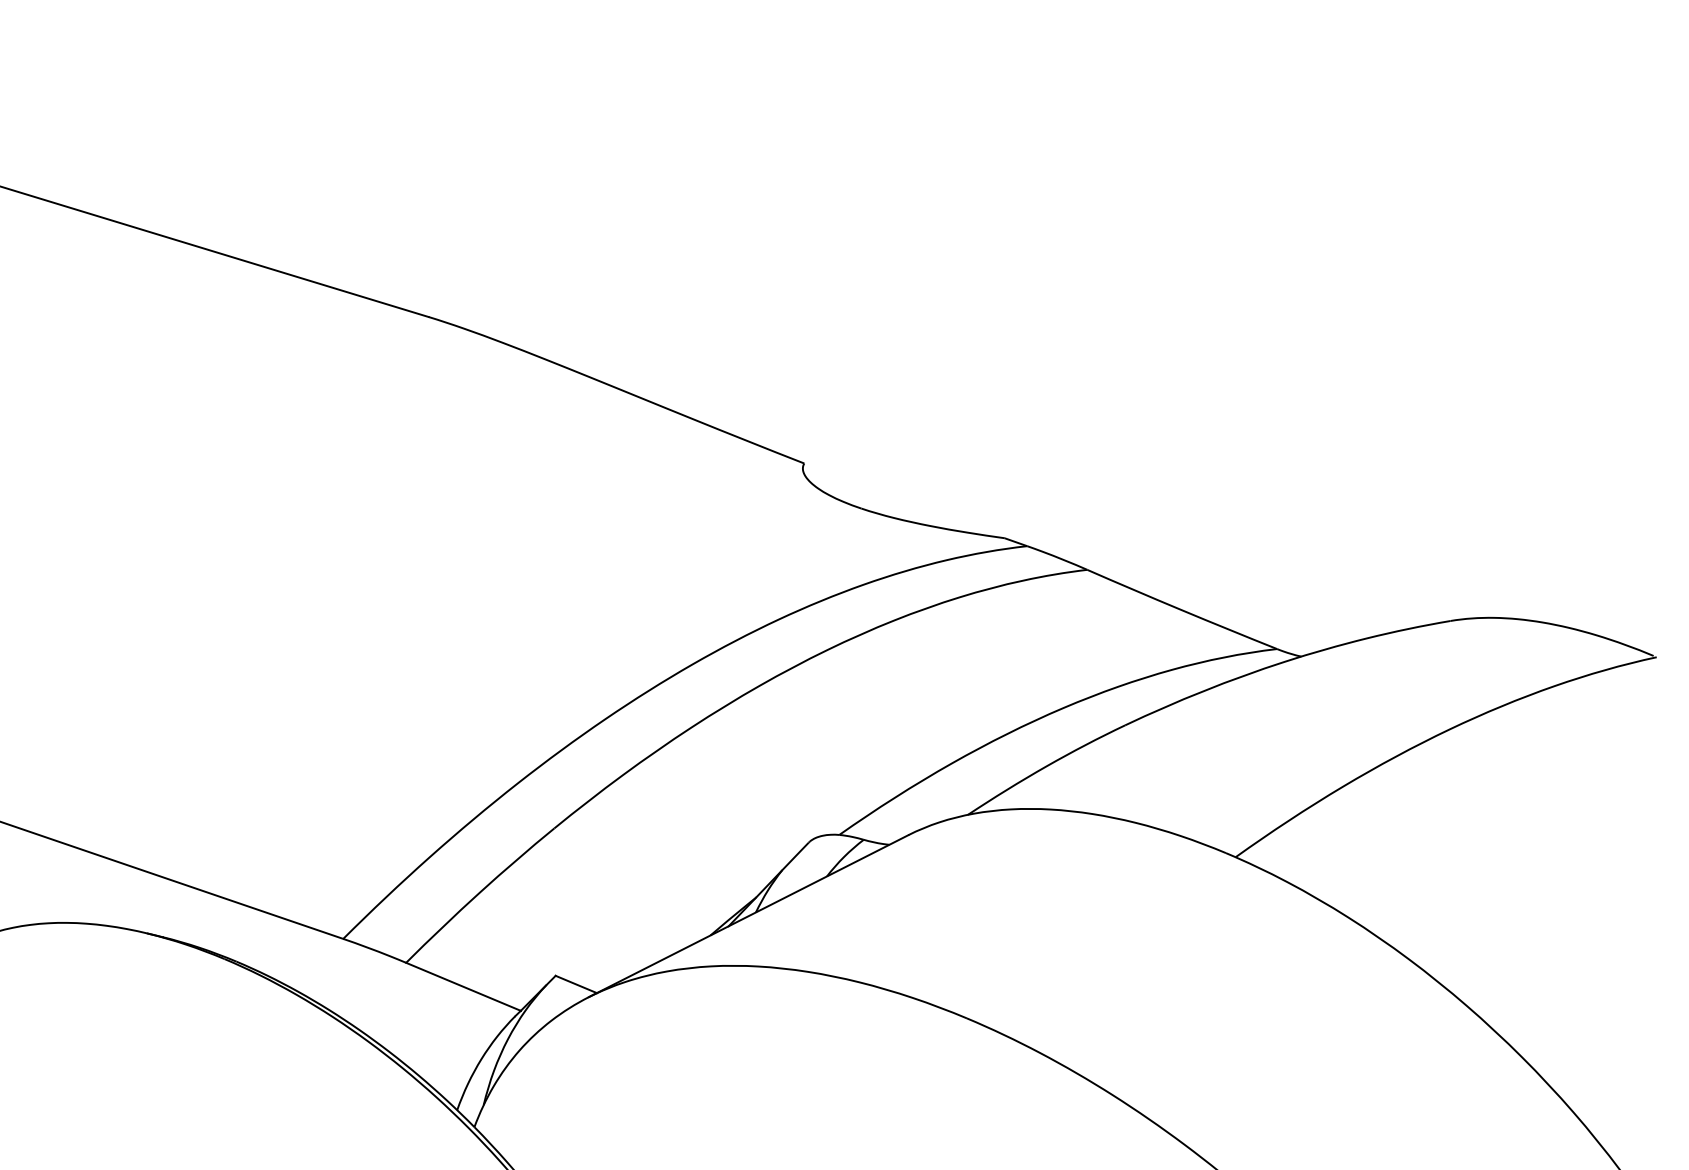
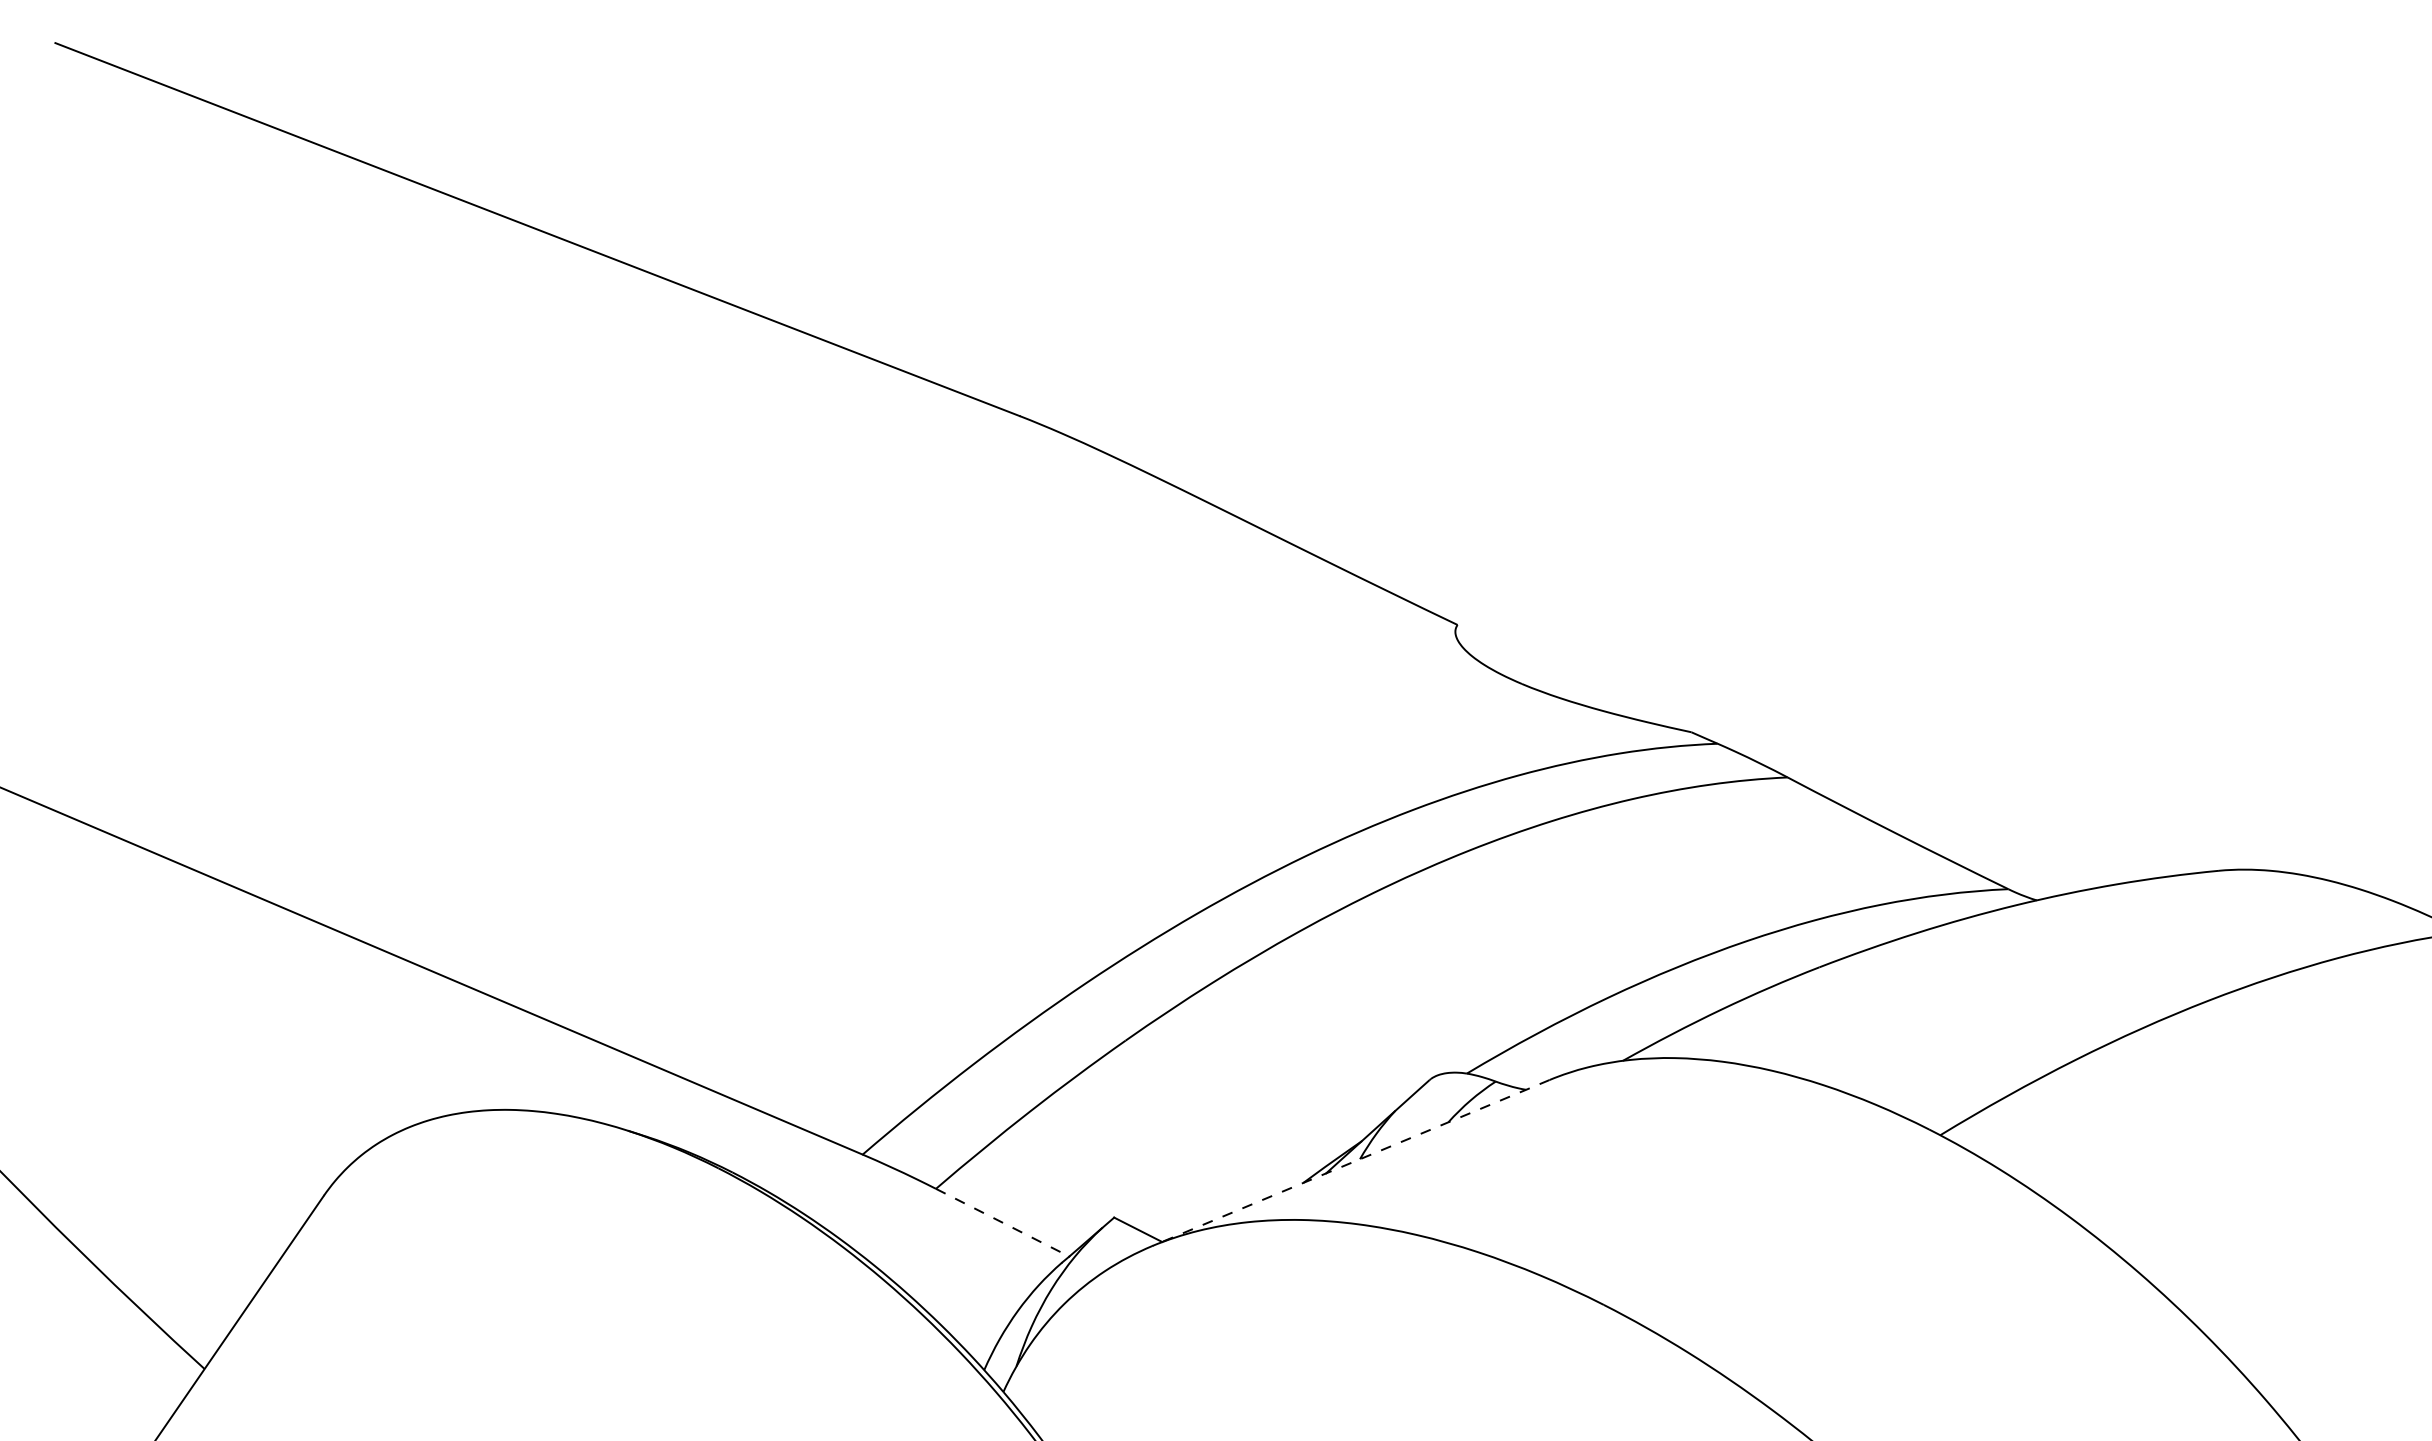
line: (748, 916) -> (1350, 1163), solid -> dashed
line: (463, 986) -> (1002, 1222), solid -> dashed

